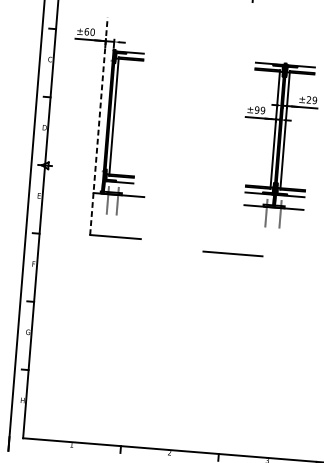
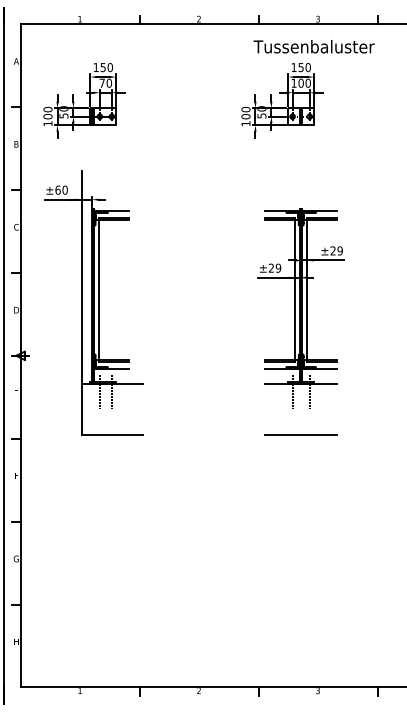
text: (257, 109) -> (271, 267), ±99 -> ±29
line: (98, 125) -> (81, 302), dashed -> solid
line: (232, 253) -> (300, 434), moved

